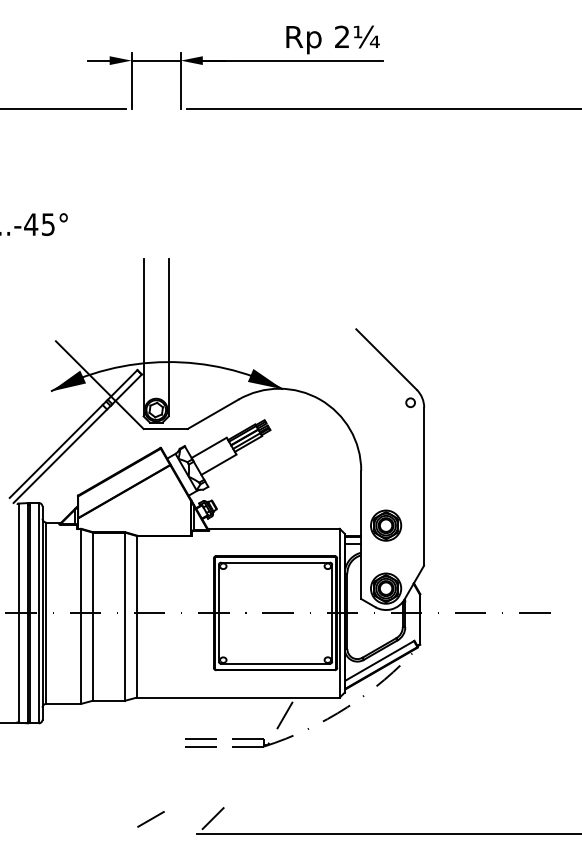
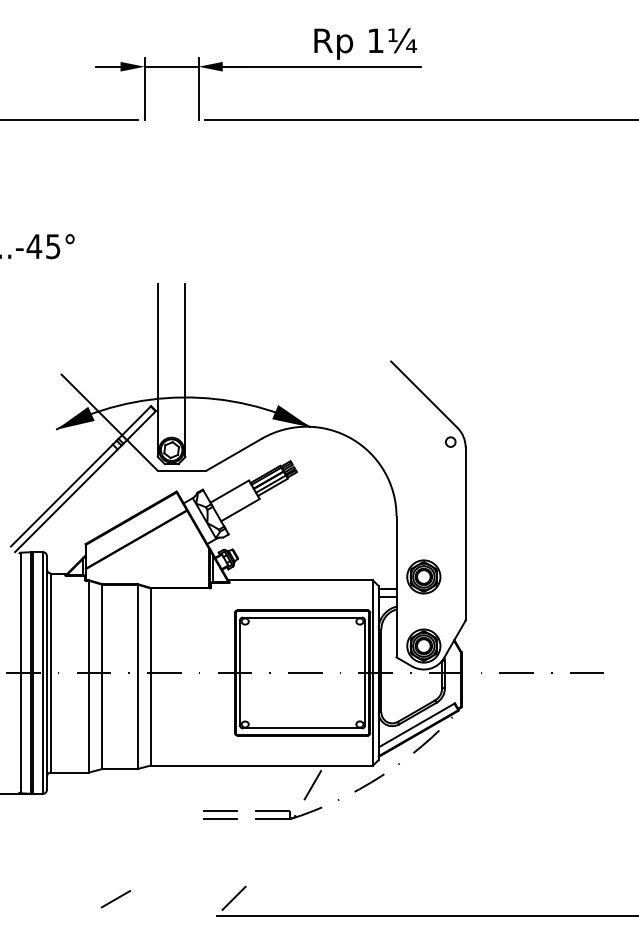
text: (342, 36) -> (375, 40), 2¼ -> 1¼
line: (150, 819) -> (115, 899), moved

